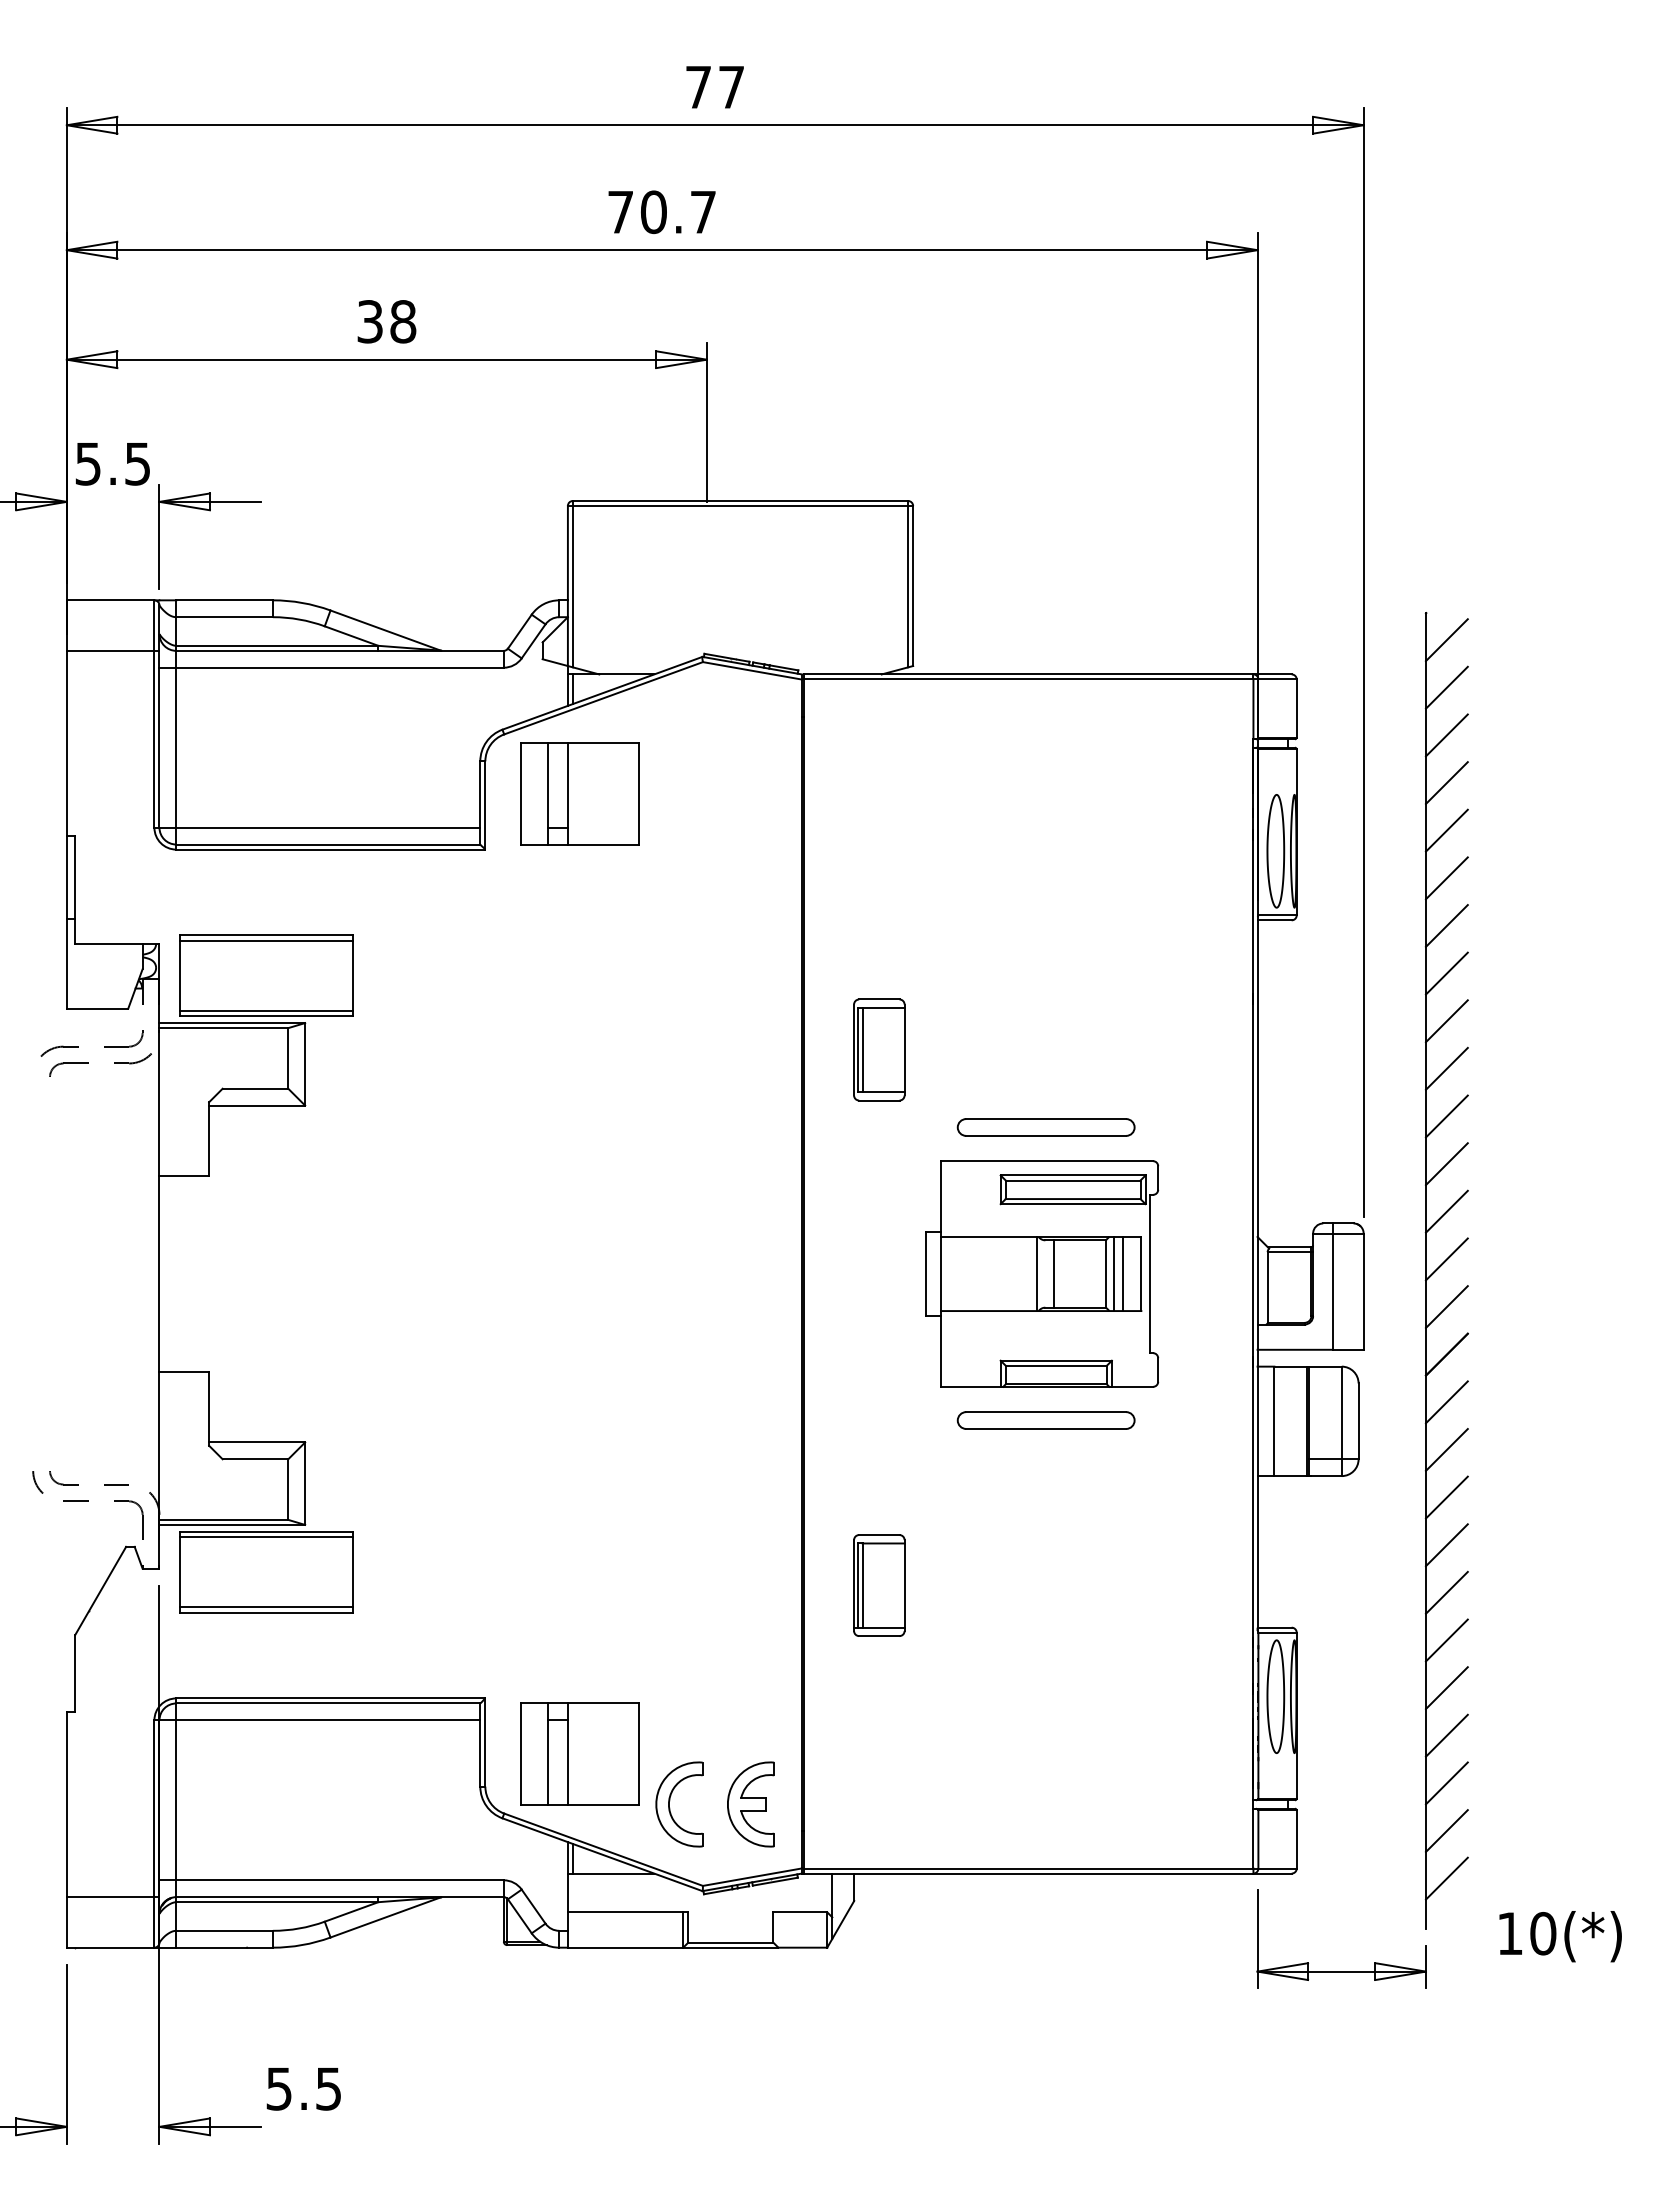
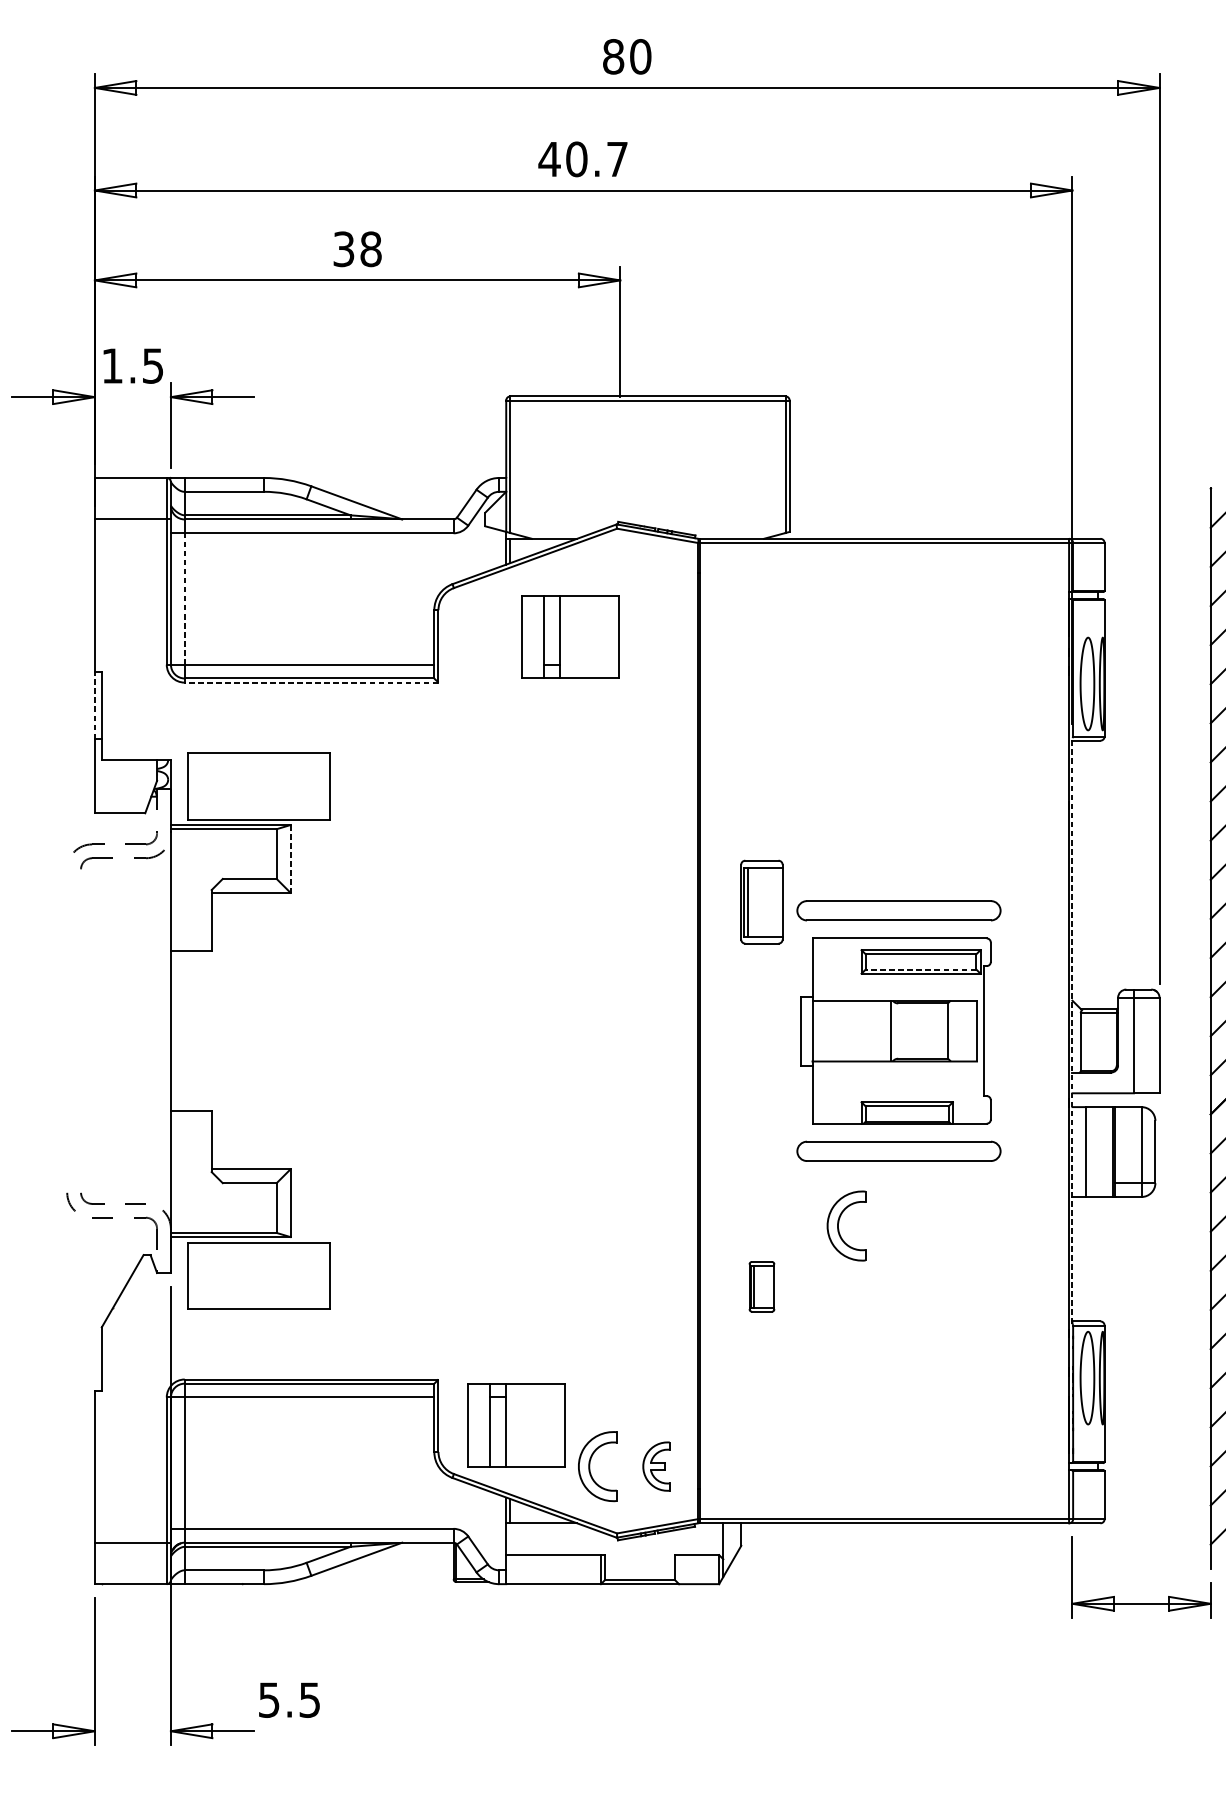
text: (714, 87) -> (626, 56), 77 -> 80
text: (620, 212) -> (549, 159), 70.7 -> 40.7
text: (87, 464) -> (111, 366), 5.5 -> 1.5
line: (176, 747) -> (184, 598), solid -> dashed
part: (579, 793) -> (569, 636), moved
line: (330, 849) -> (311, 682), solid -> dashed
line: (66, 876) -> (94, 704), solid -> dashed
line: (266, 940) -> (258, 757), removed
line: (266, 1011) -> (258, 815), removed
part: (879, 1049) -> (762, 901), moved
line: (305, 1064) -> (290, 859), solid -> dashed
part: (1045, 1127) -> (898, 910), size x1.4
line: (1072, 1199) -> (920, 969), solid -> dashed
line: (1053, 1273) -> (904, 1030), removed
line: (1114, 1273) -> (954, 1030), removed
line: (1122, 1273) -> (961, 1030), removed
line: (1257, 1274) -> (1072, 1031), solid -> dashed
part: (1045, 1420) -> (898, 1151), size x1.4
part: (973, 1507) -> (839, 1222), added
line: (266, 1536) -> (258, 1246), removed
part: (879, 1585) -> (762, 1286), size x0.6
line: (266, 1607) -> (258, 1304), removed
part: (750, 1804) -> (656, 1466), size x0.7

